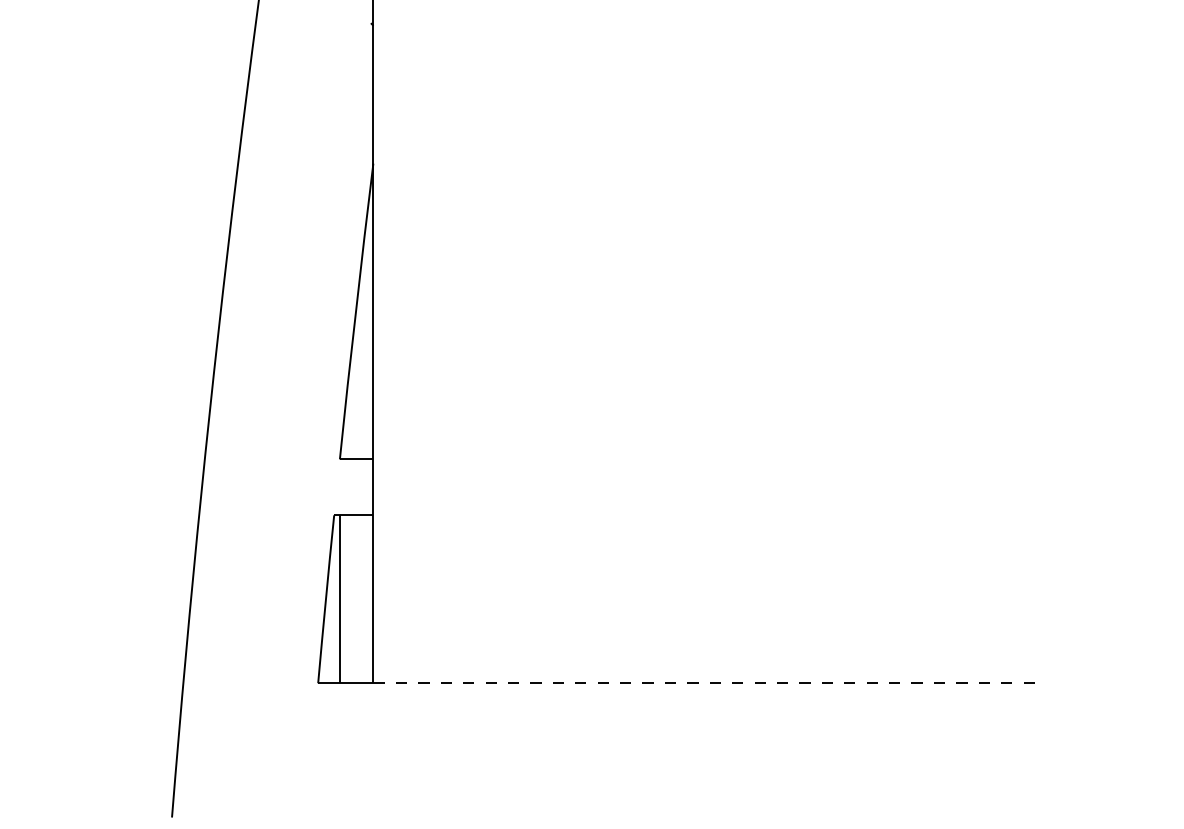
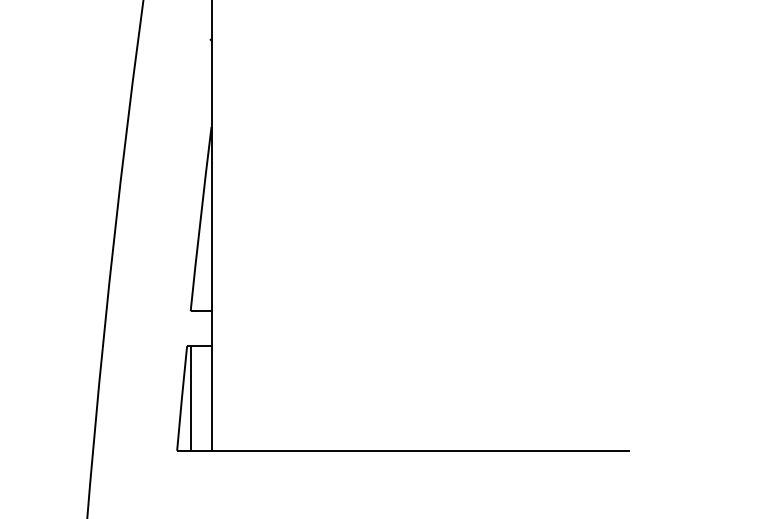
line: (709, 682) -> (421, 450), dashed -> solid

